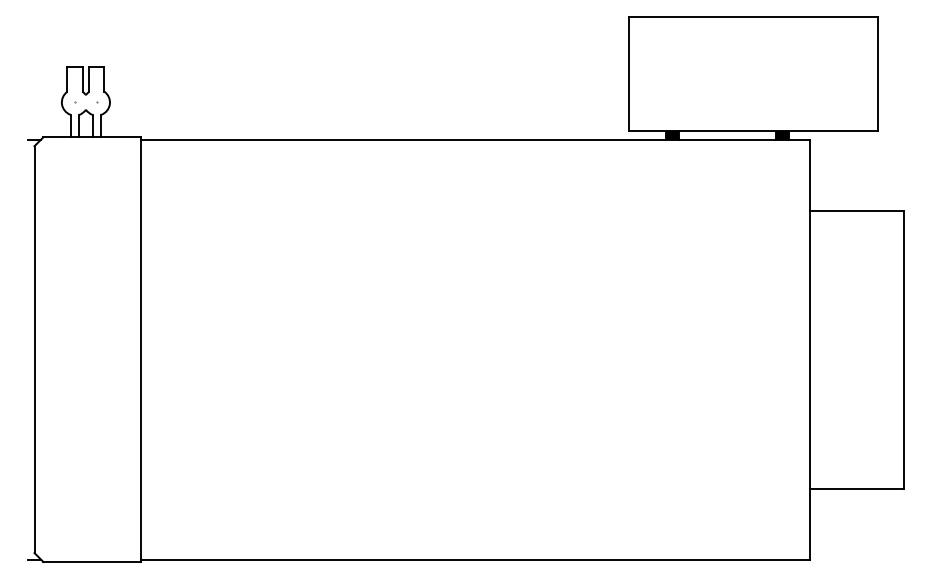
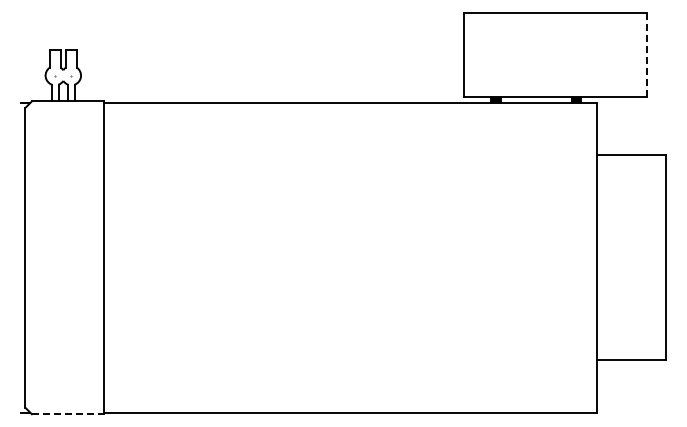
line: (878, 73) -> (647, 54), solid -> dashed
line: (91, 562) -> (67, 414), solid -> dashed

